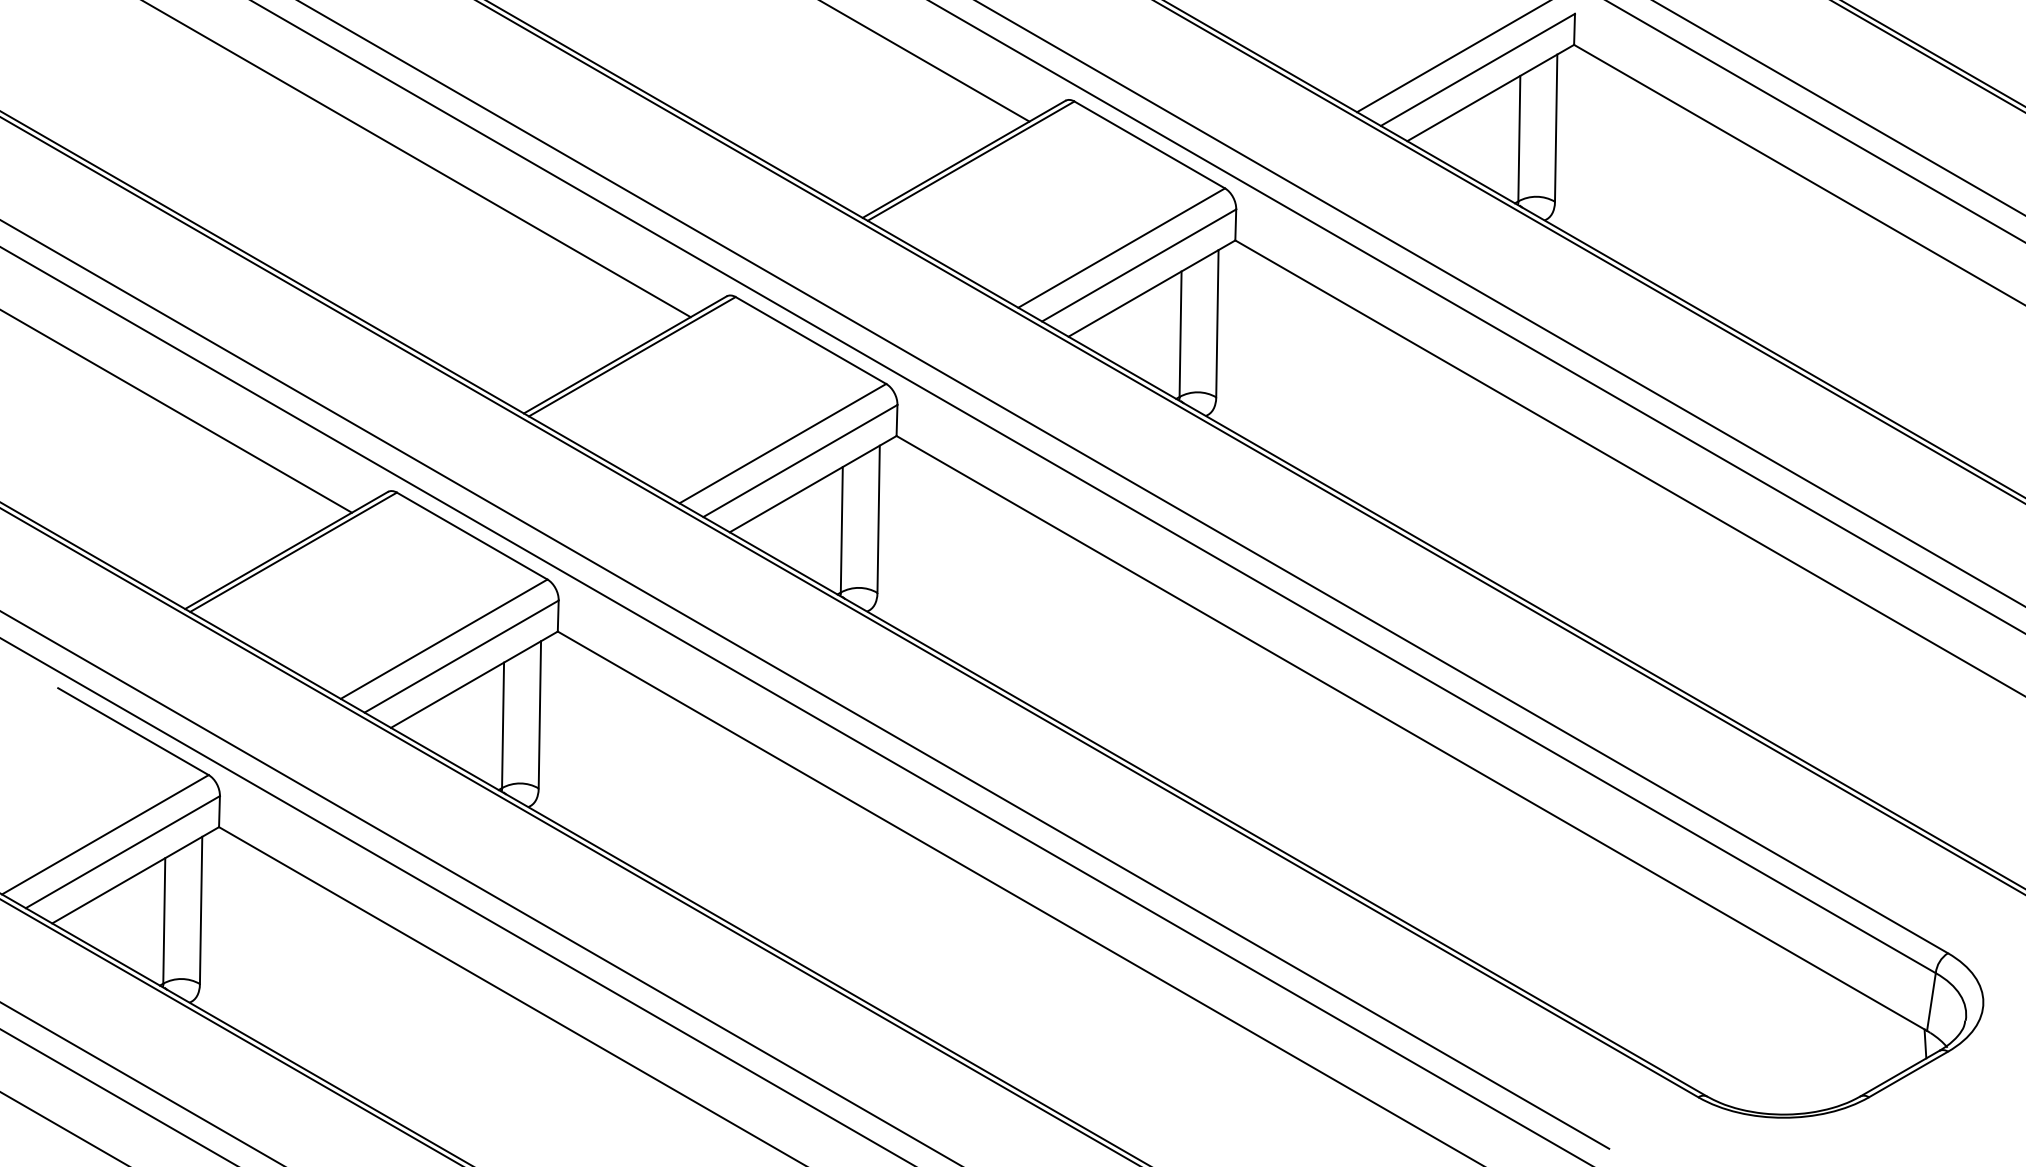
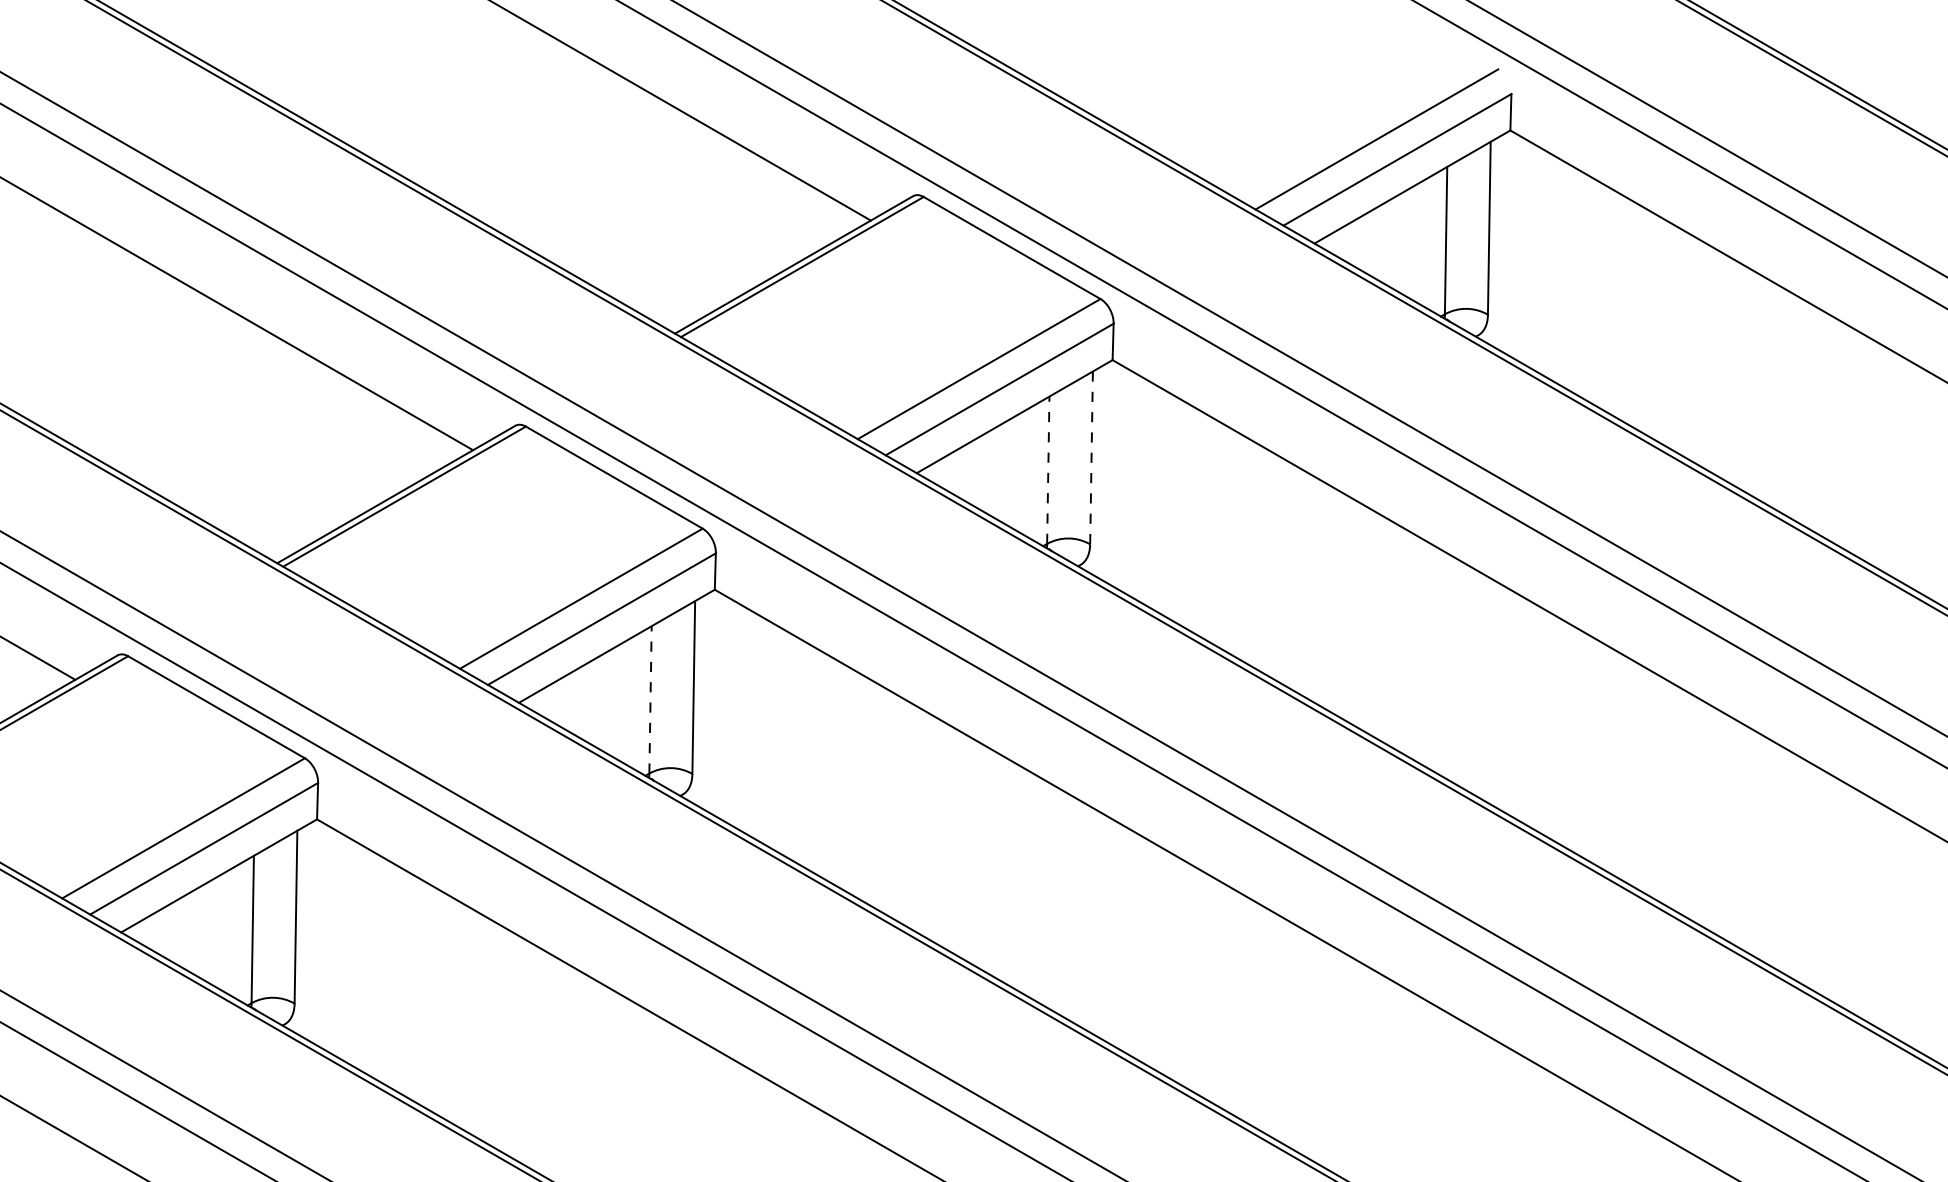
line: (1217, 323) -> (1091, 457), solid -> dashed
line: (1180, 334) -> (1048, 470), solid -> dashed
line: (841, 529) -> (650, 699), solid -> dashed

